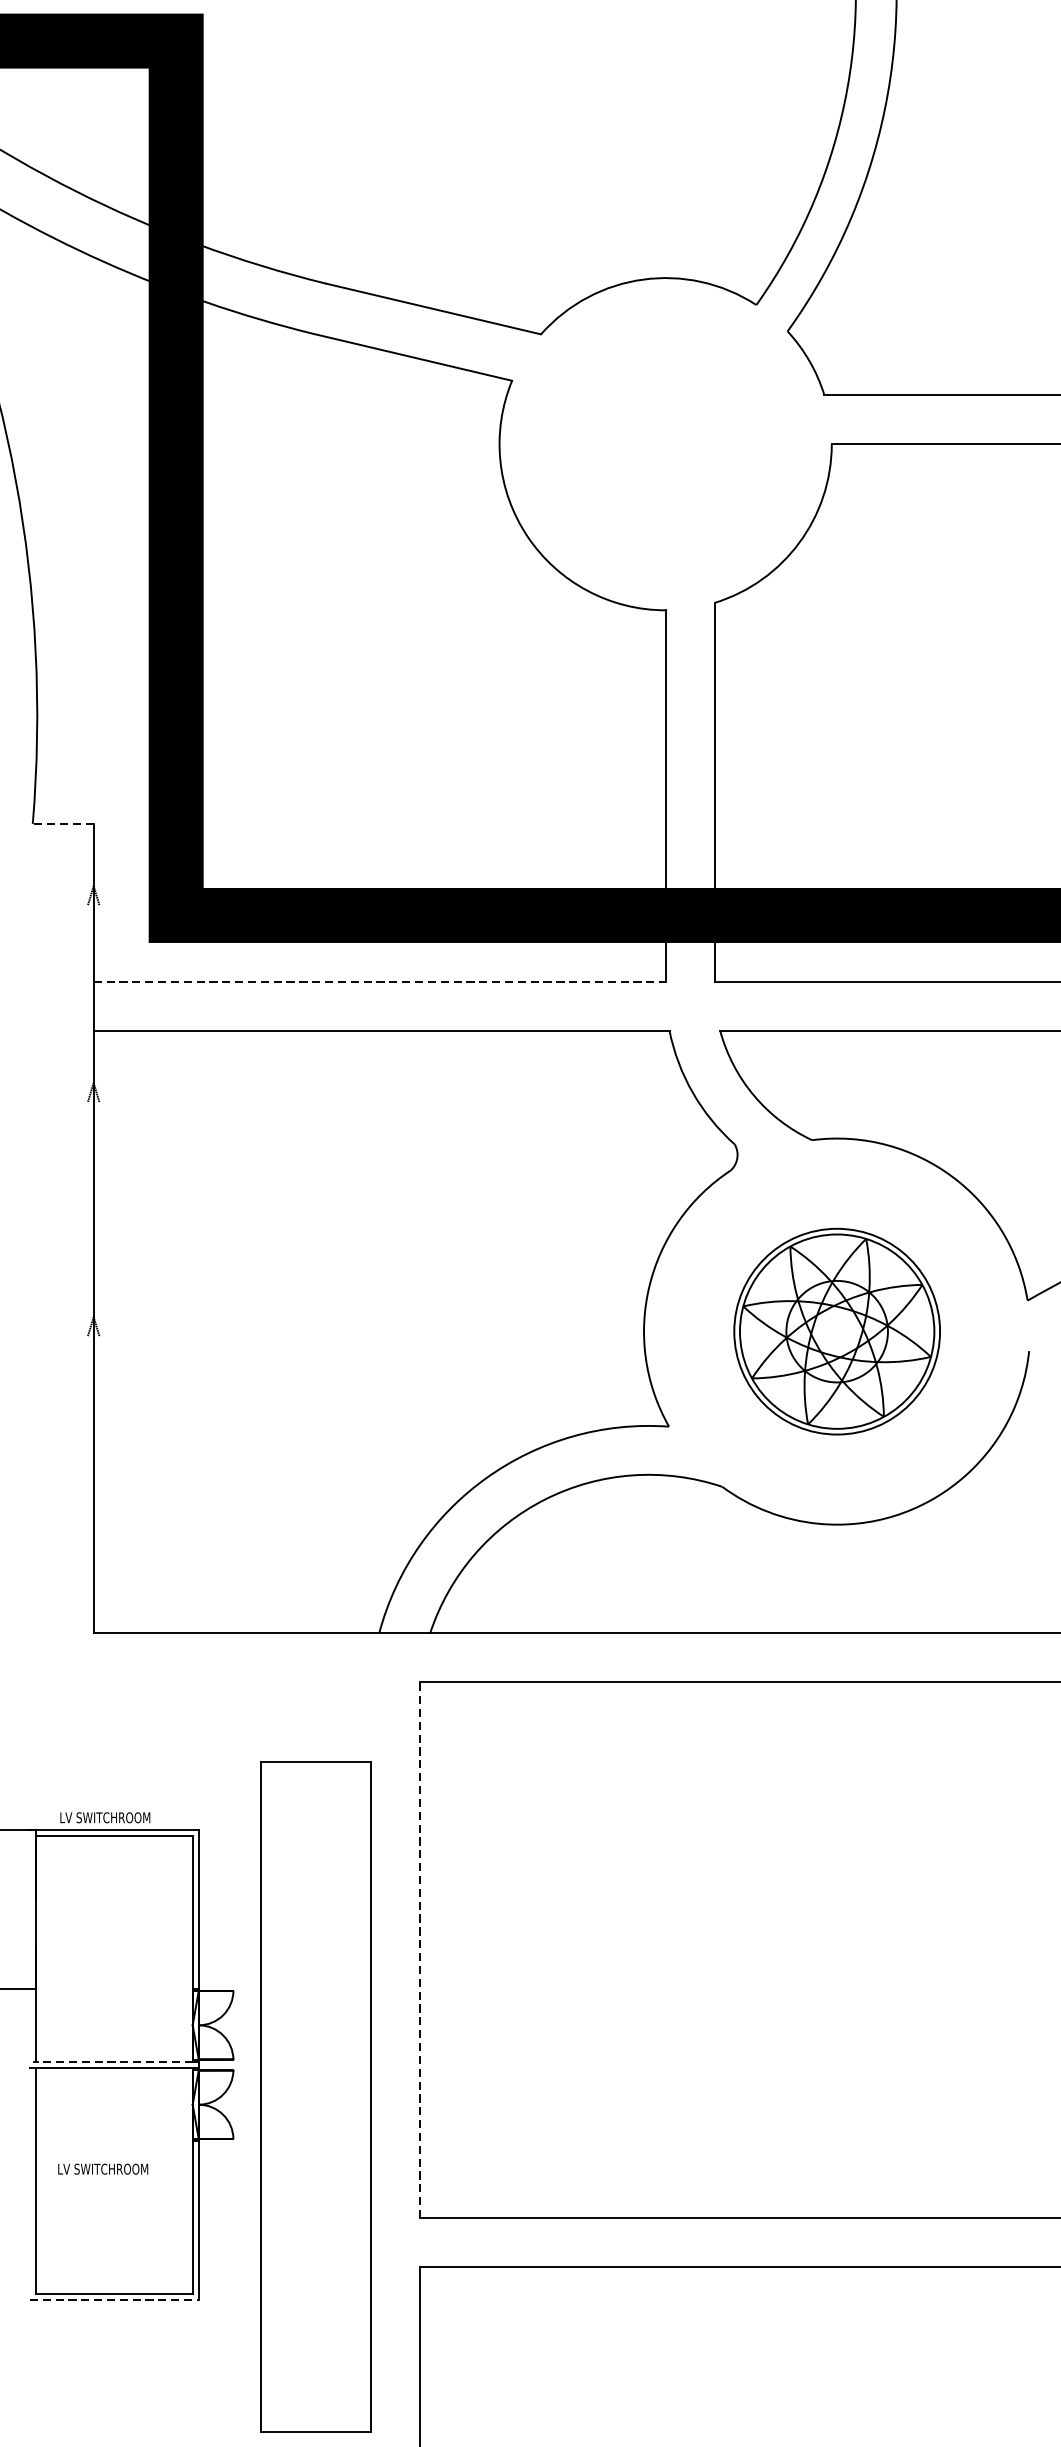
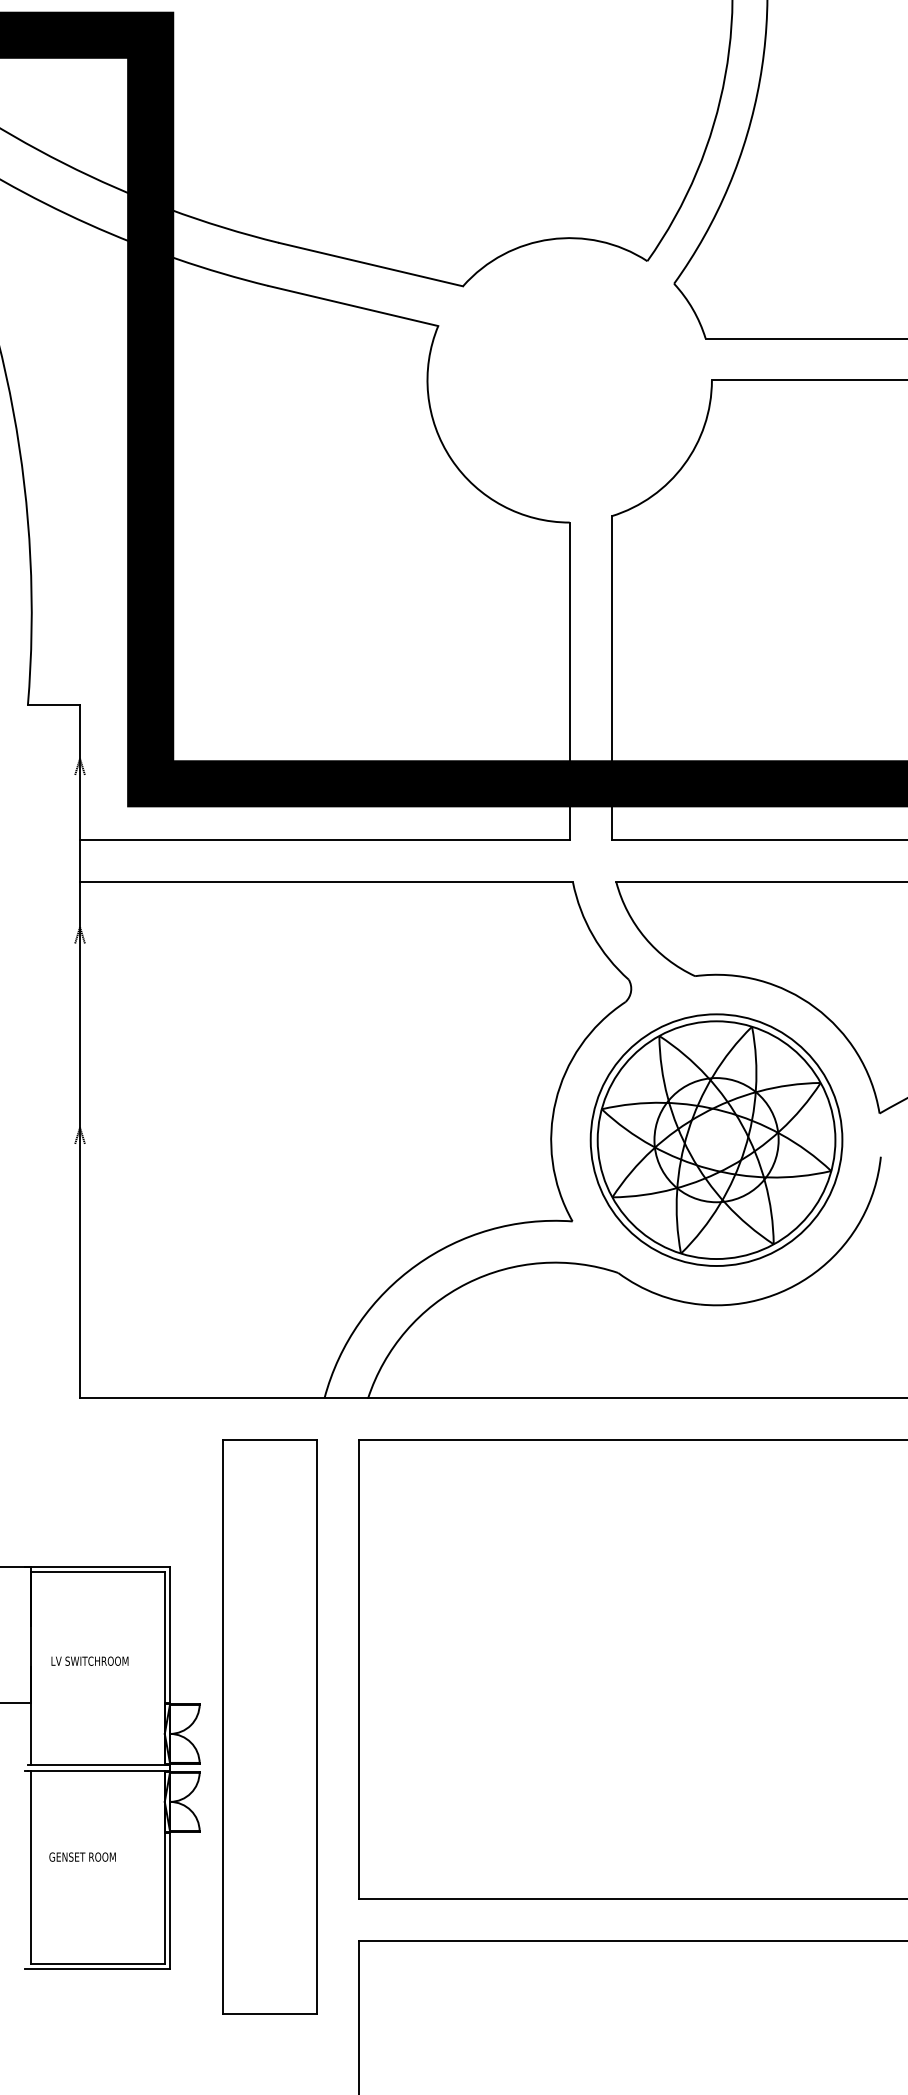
line: (62, 824) -> (53, 705), dashed -> solid
line: (379, 981) -> (324, 840), dashed -> solid
part: (837, 1330) -> (716, 1139), size x1.43
text: (104, 1816) -> (89, 1660), moved
line: (420, 1950) -> (359, 1669), dashed -> solid
line: (111, 2062) -> (95, 1765), dashed -> solid
part: (314, 2096) -> (269, 1726), moved
text: (102, 2168) -> (87, 1856), LV SWITCHROOM -> GENSET ROOM
line: (115, 2299) -> (98, 1968), dashed -> solid

